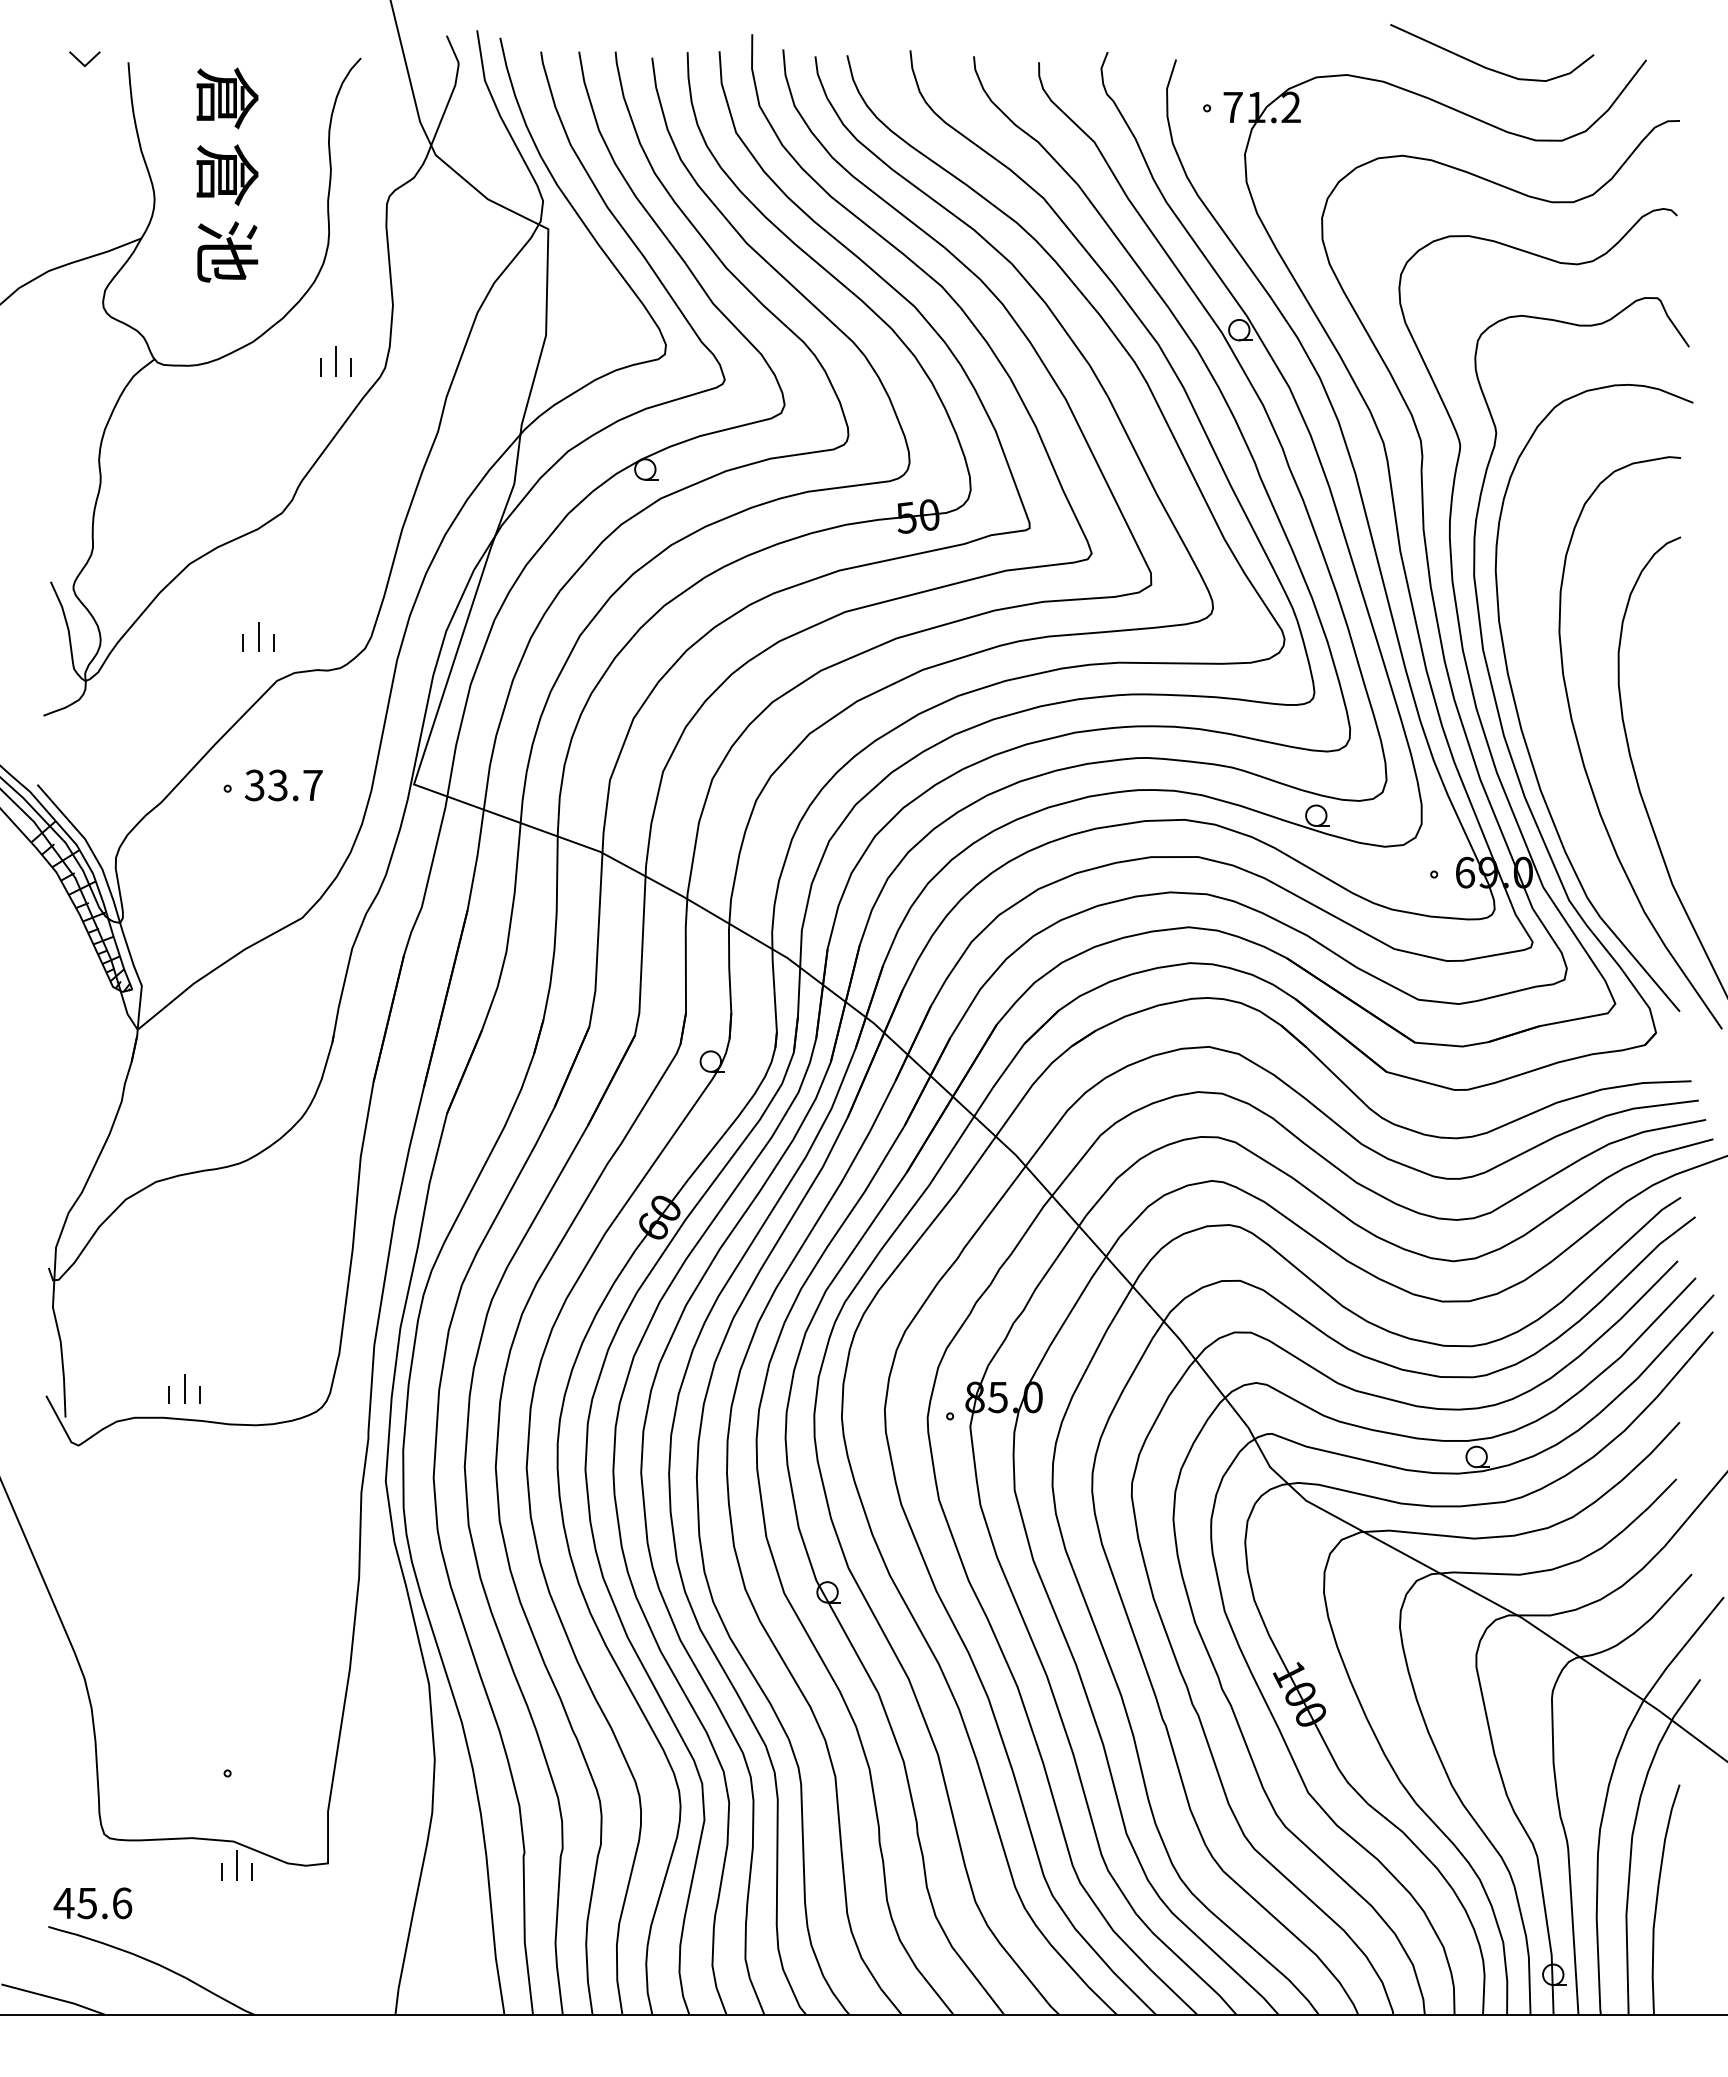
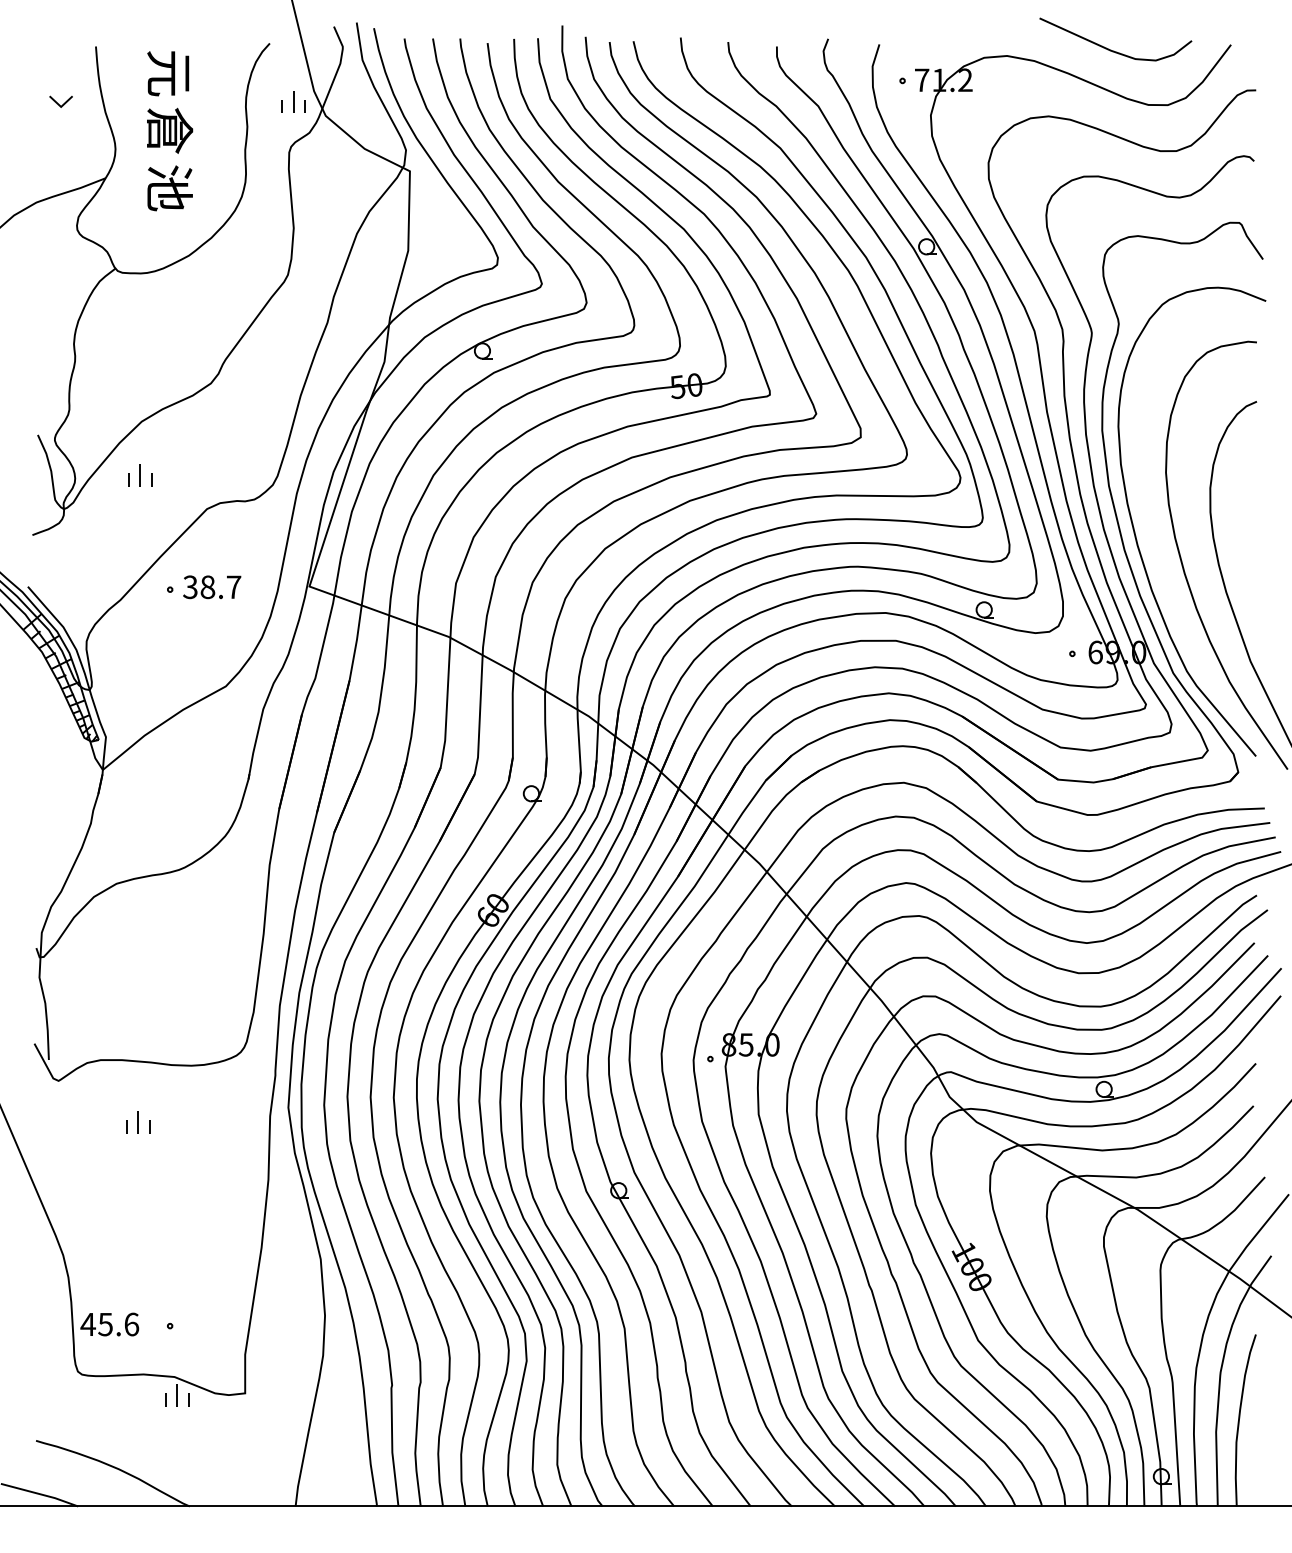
part: (84, 59) -> (60, 101), moved
text: (227, 98) -> (170, 73), 倉 -> 元
part: (335, 361) -> (293, 101), moved
part: (258, 636) -> (140, 475), moved
text: (277, 785) -> (207, 587), 33.7 -> 38.7
part: (184, 1388) -> (137, 1121), moved
text: (92, 1903) -> (109, 1324), moved

